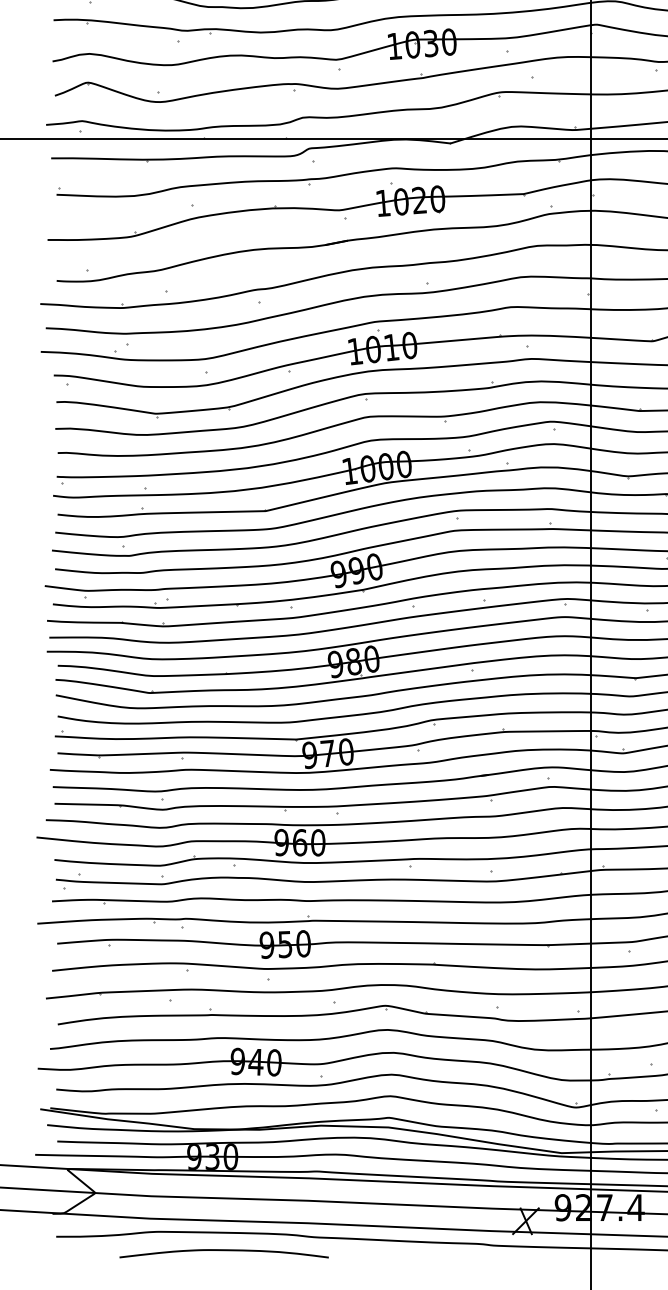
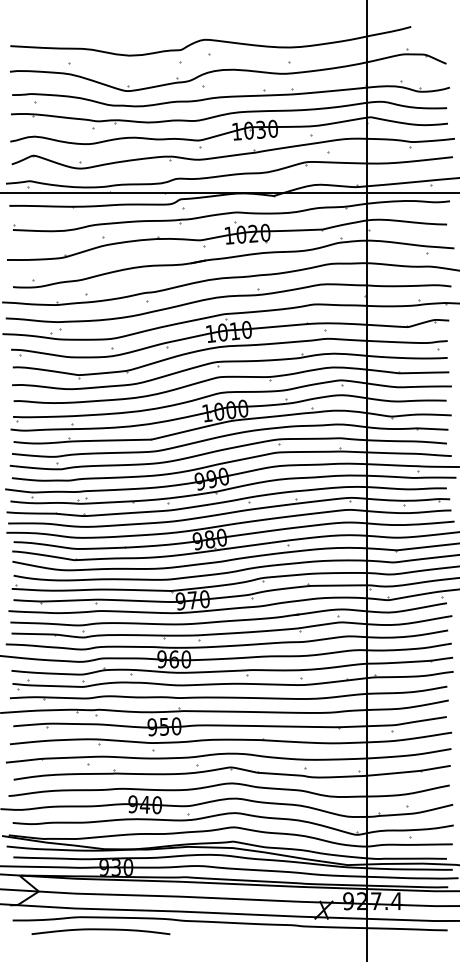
curve: (223, 1251) -> (100, 930), moved

